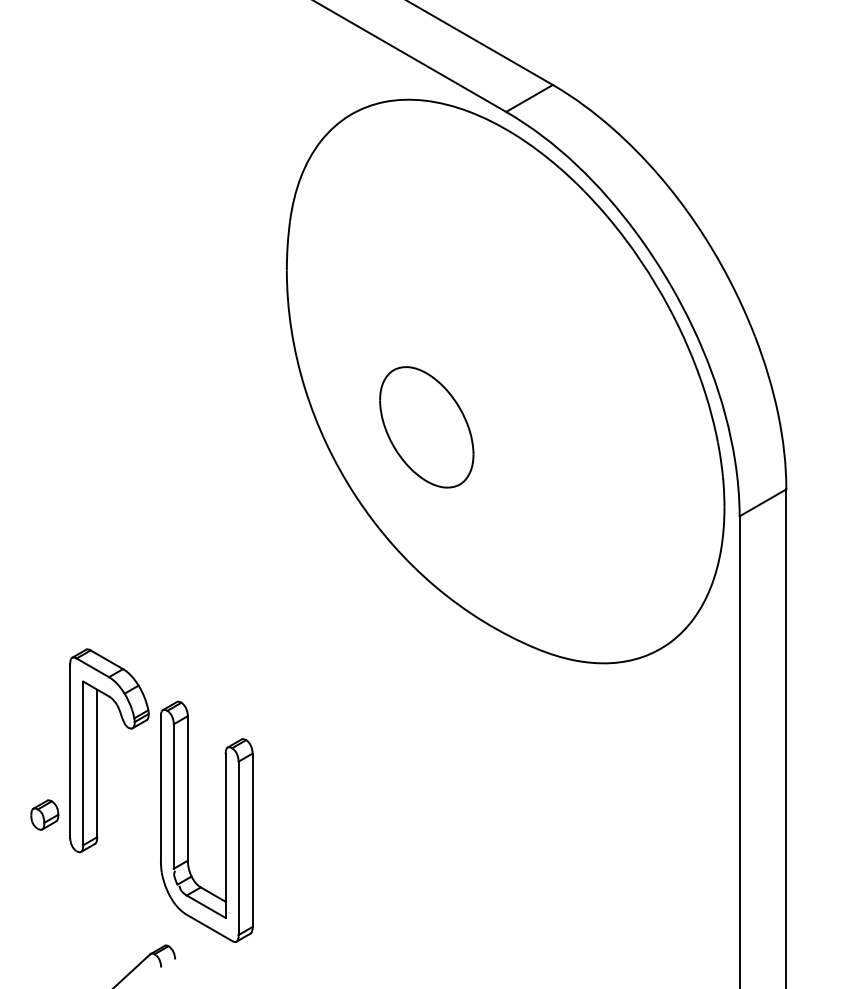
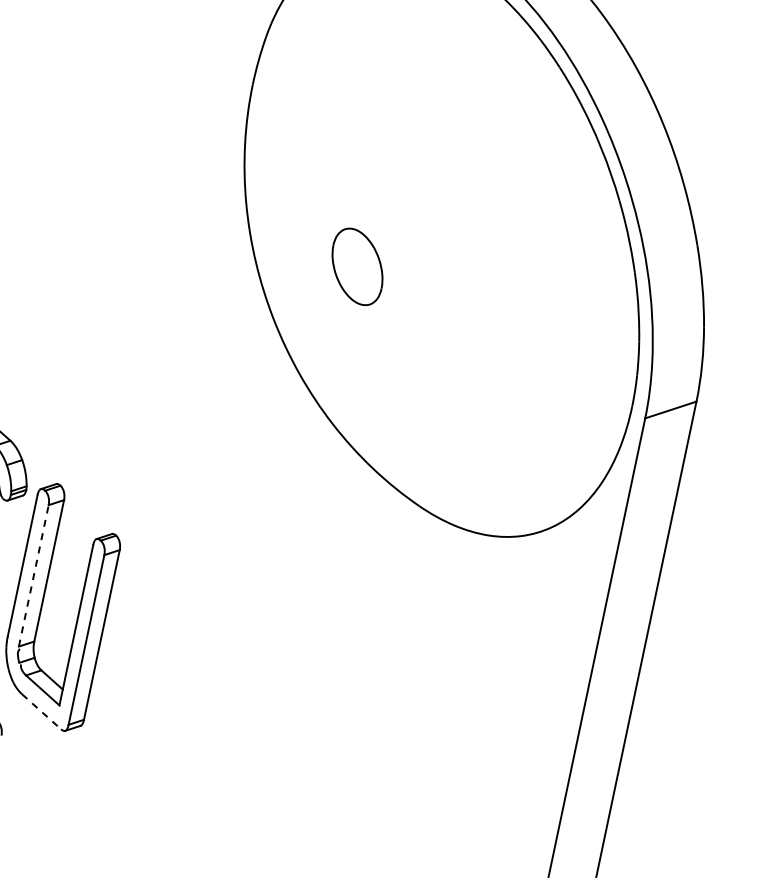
part: (426, 427) -> (357, 266), size x0.6
line: (173, 796) -> (33, 575), solid -> dashed
line: (209, 928) -> (41, 712), solid -> dashed

